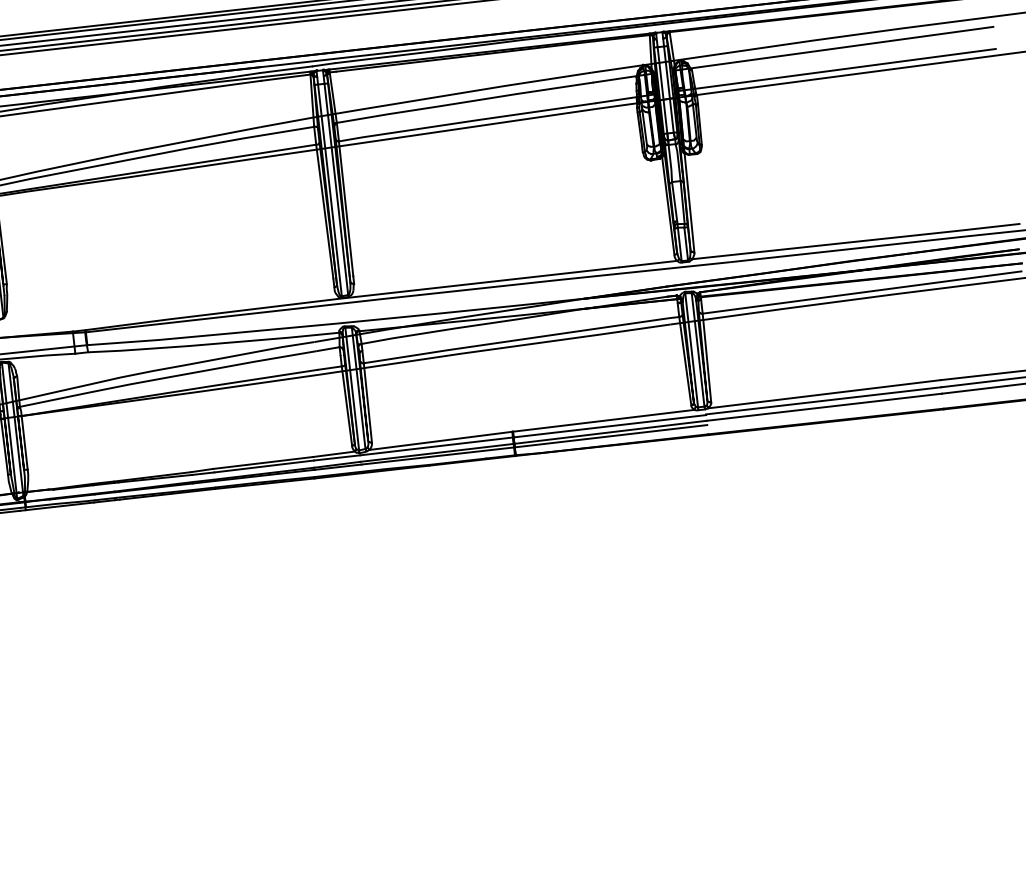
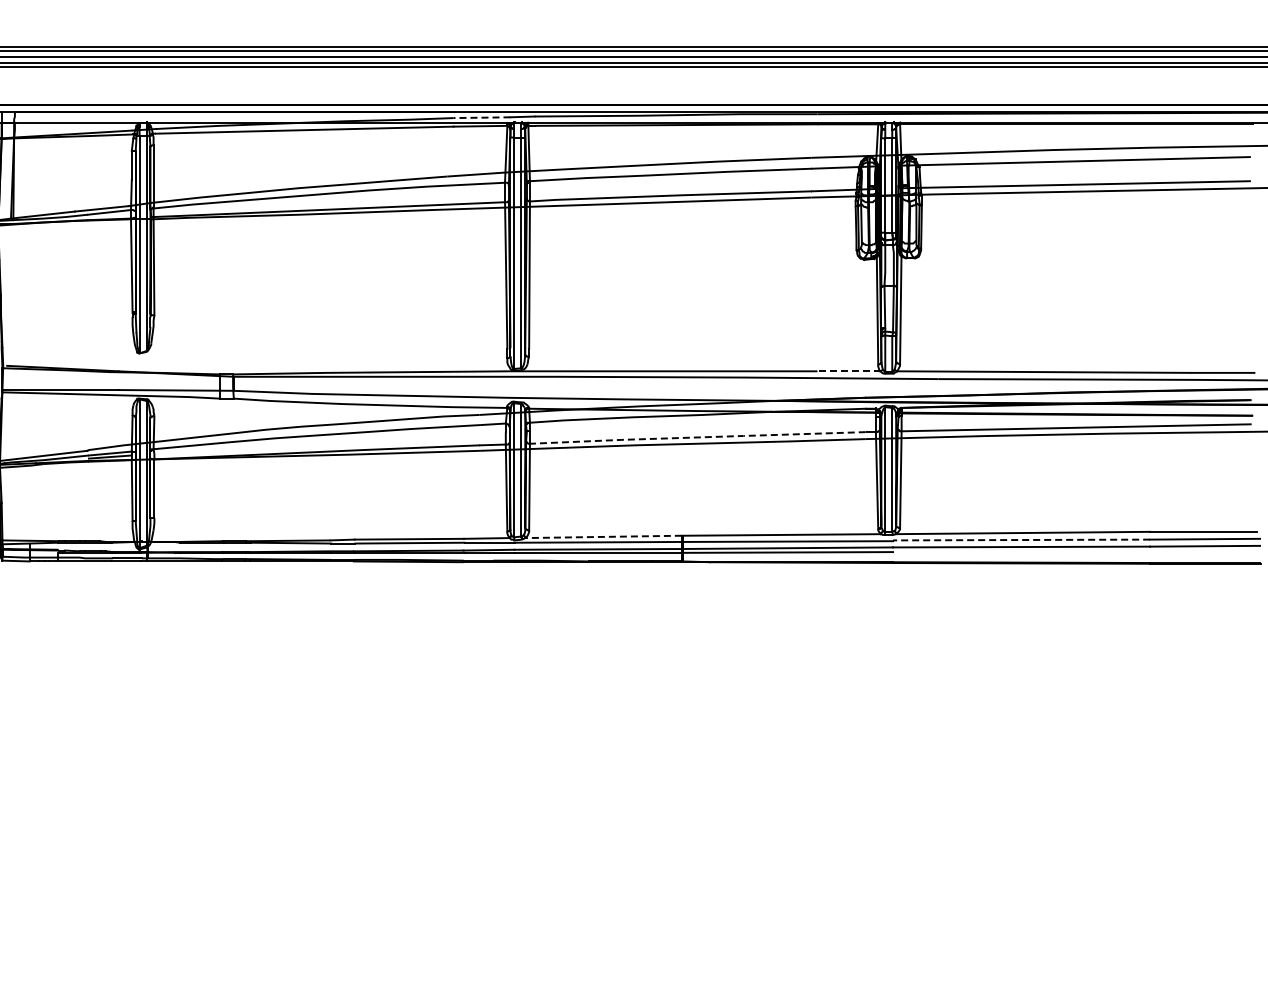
line: (285, 69) -> (481, 117), solid -> dashed
line: (648, 264) -> (849, 371), solid -> dashed
line: (516, 340) -> (697, 437), solid -> dashed
line: (823, 401) -> (1021, 540), solid -> dashed
line: (440, 440) -> (603, 536), solid -> dashed

